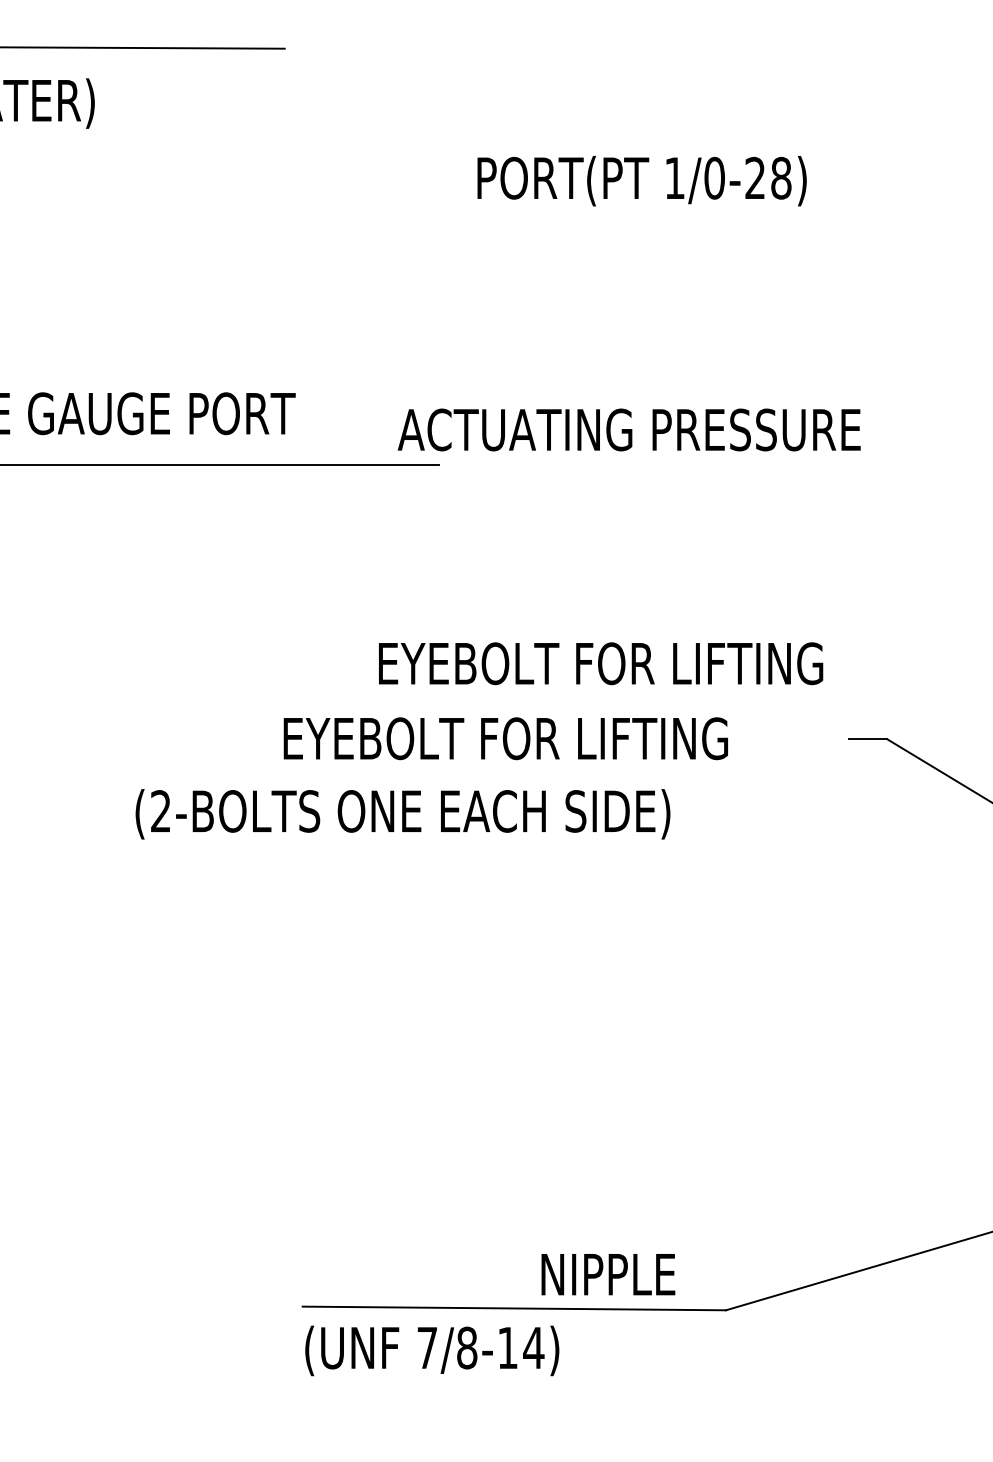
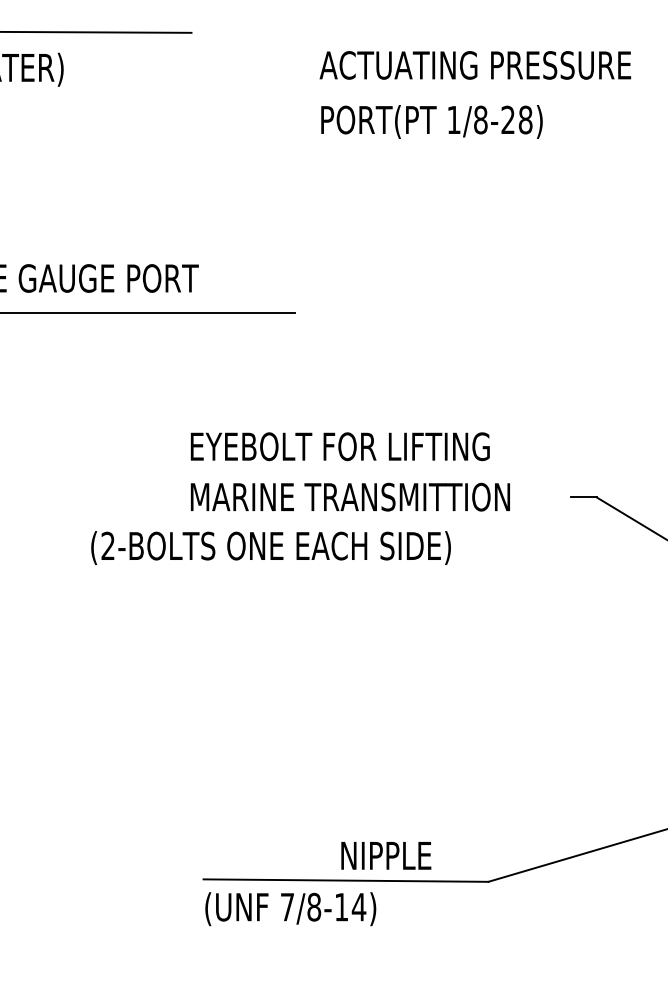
text: (714, 178) -> (480, 120), 1/0-28) -> 1/8-28)
text: (628, 430) -> (474, 65), moved
text: (599, 663) -> (339, 446), moved
text: (522, 737) -> (351, 496), EYEBOLT FOR LIFTING -> MARINE TRANSMITTION
text: (608, 1274) -> (386, 855), moved

